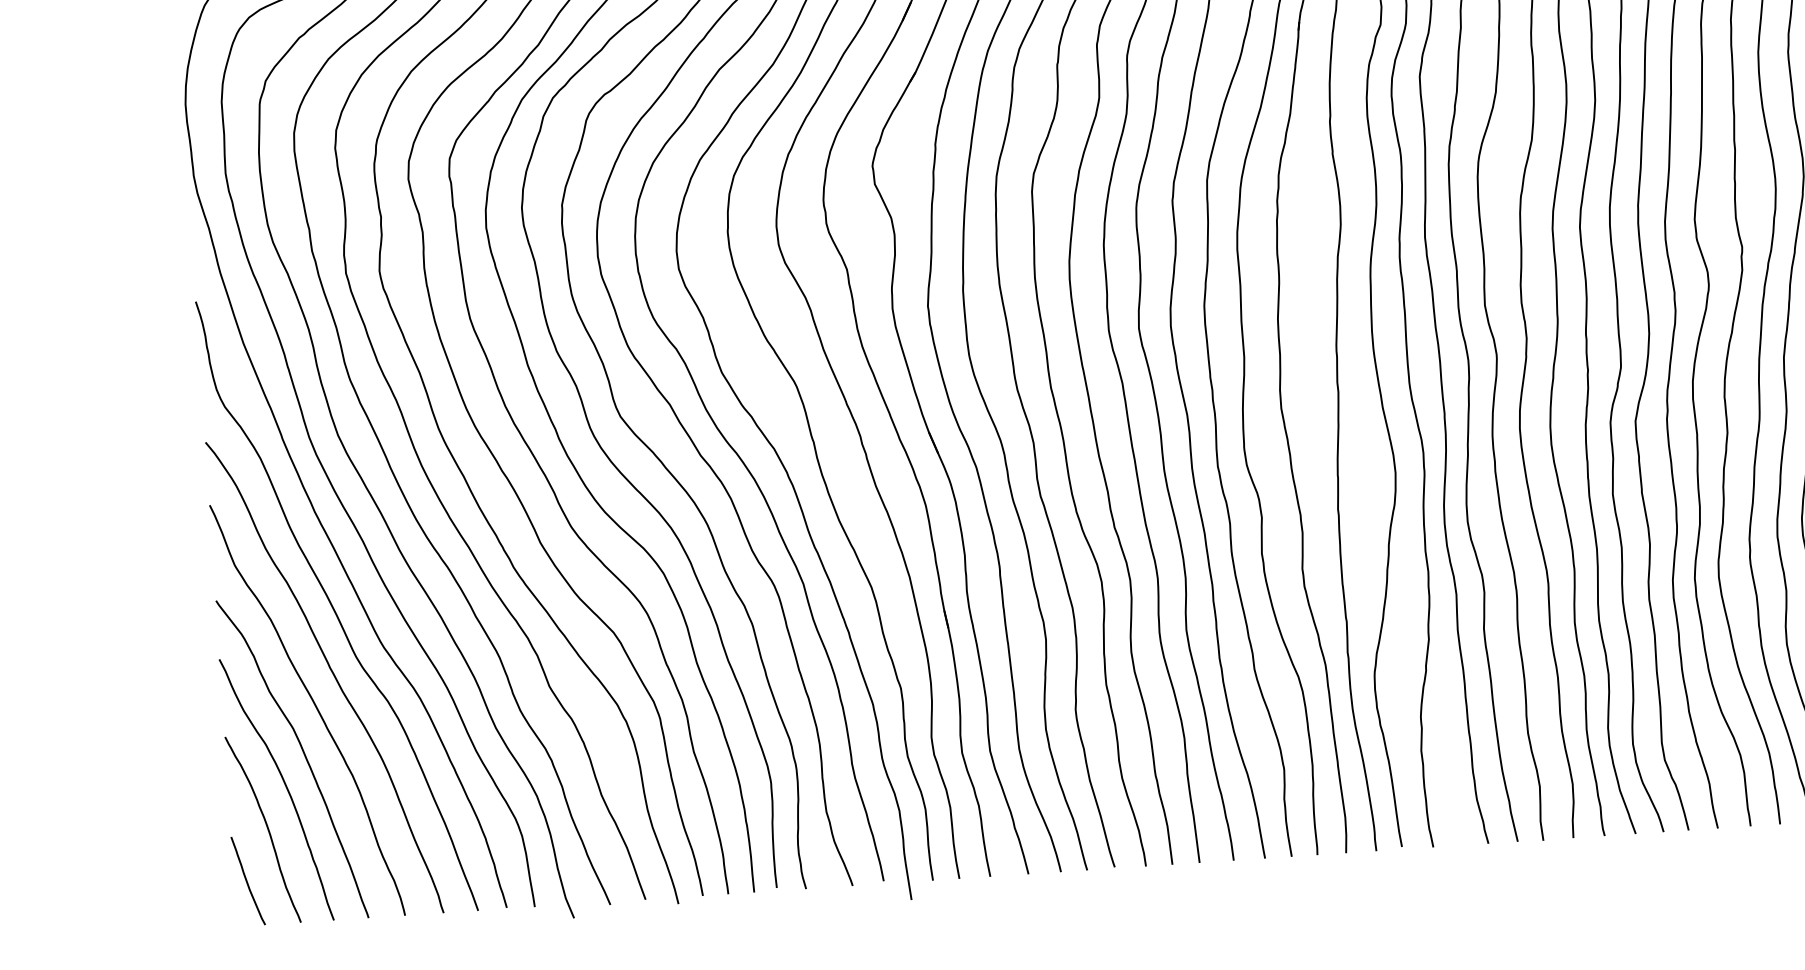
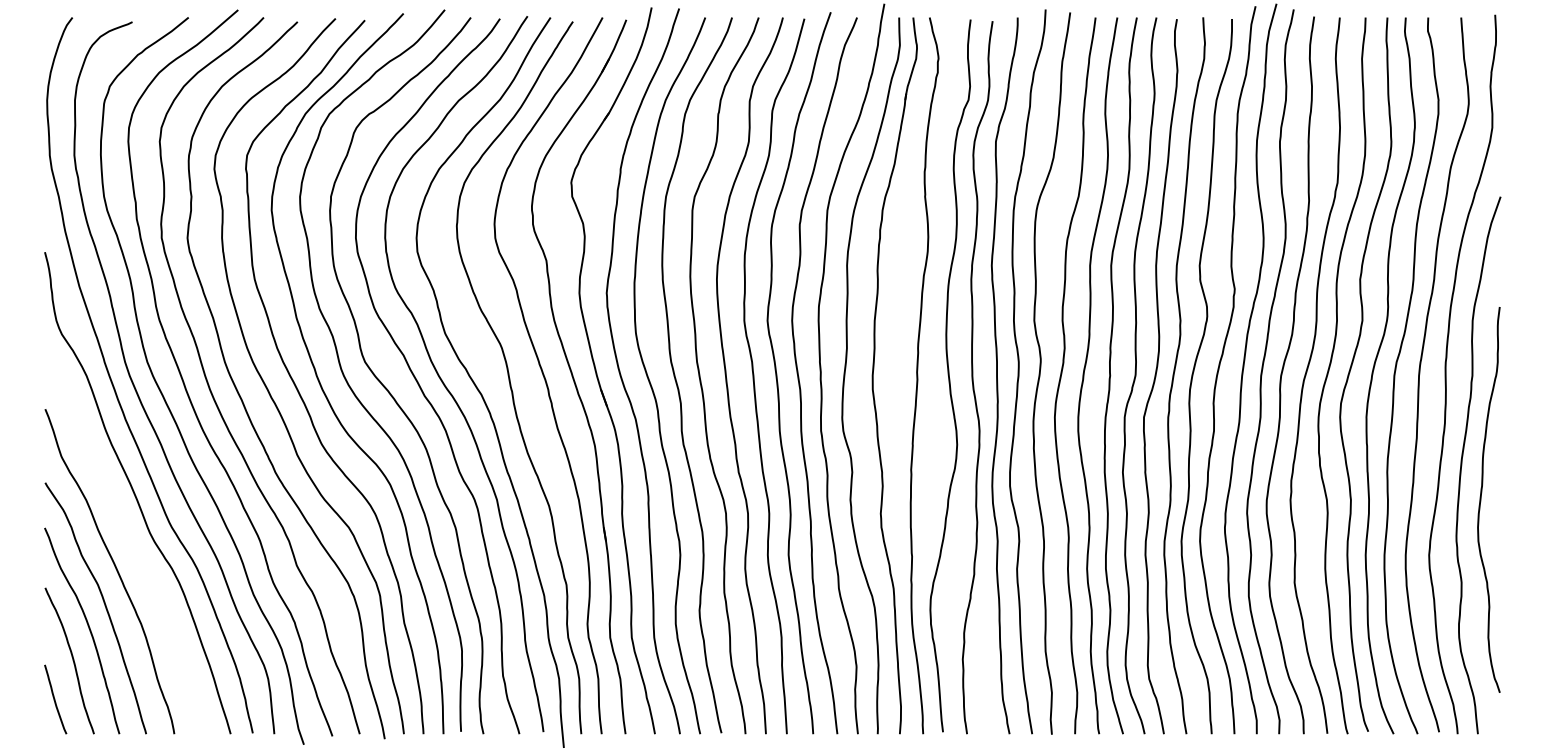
curve: (331, 673) -> (130, 544), removed

